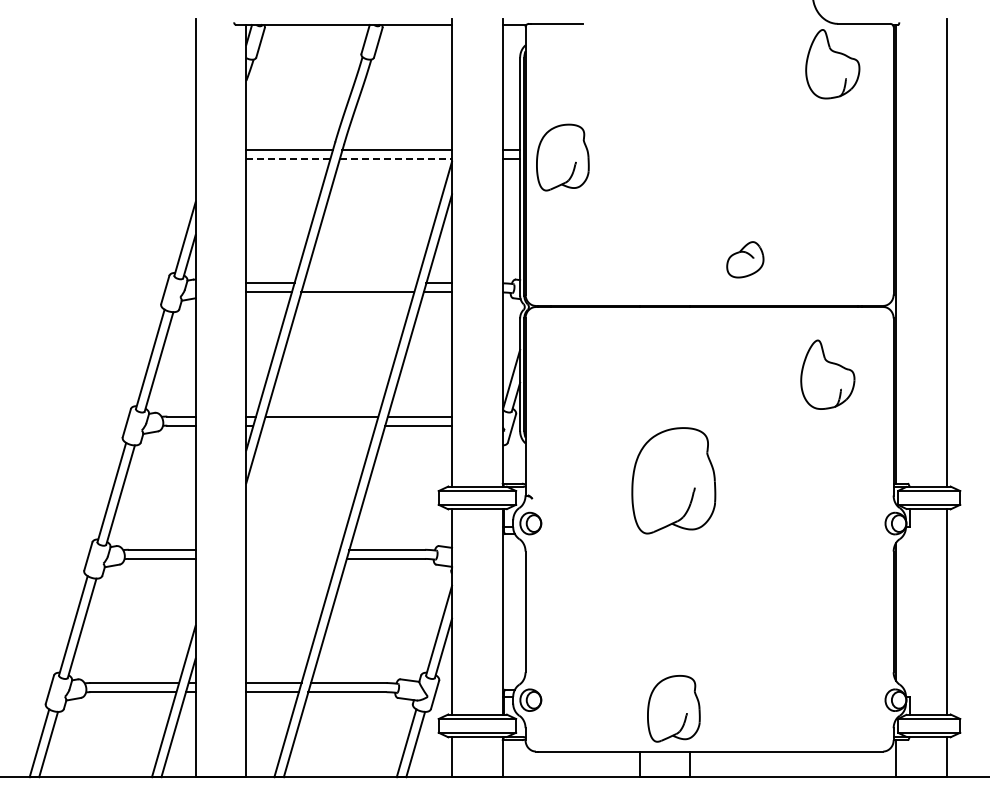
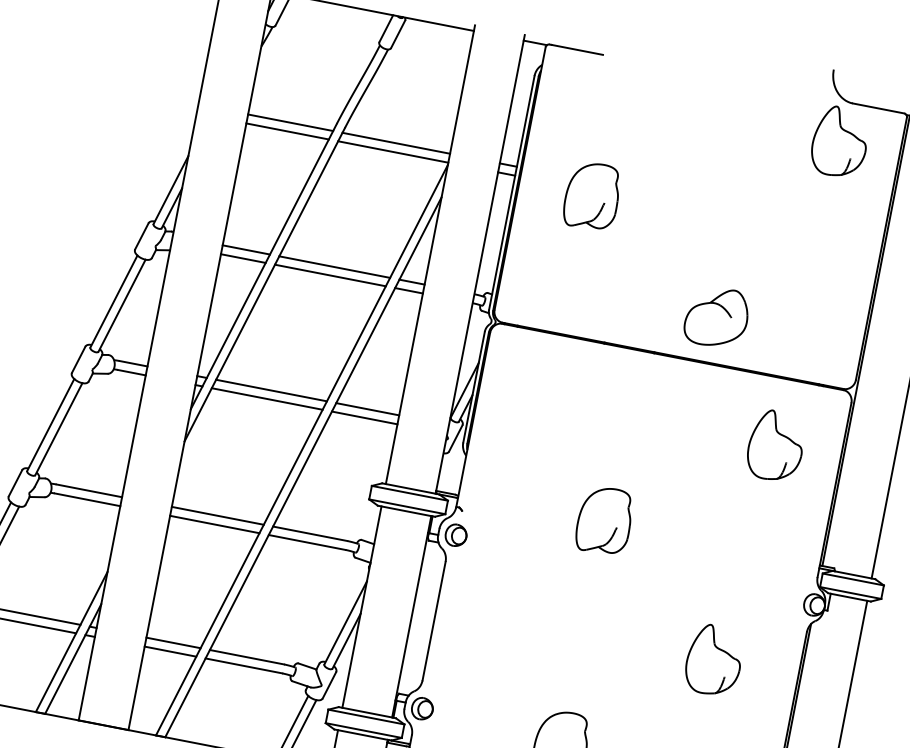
part: (562, 157) -> (592, 196), moved
line: (288, 159) -> (287, 131), dashed -> solid
line: (396, 159) -> (393, 152), dashed -> solid
part: (745, 259) -> (717, 317), size x1.67
line: (360, 283) -> (334, 267), added
line: (318, 425) -> (266, 398), added
part: (673, 480) -> (604, 520), size x0.62
line: (292, 549) -> (217, 515), added
line: (291, 558) -> (214, 524), added
part: (807, 596) -> (713, 659), added

